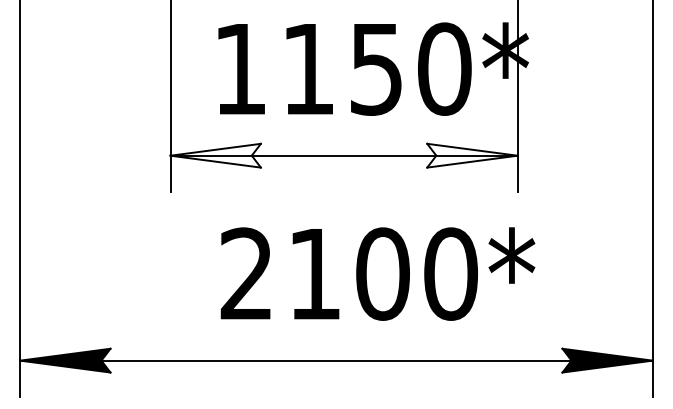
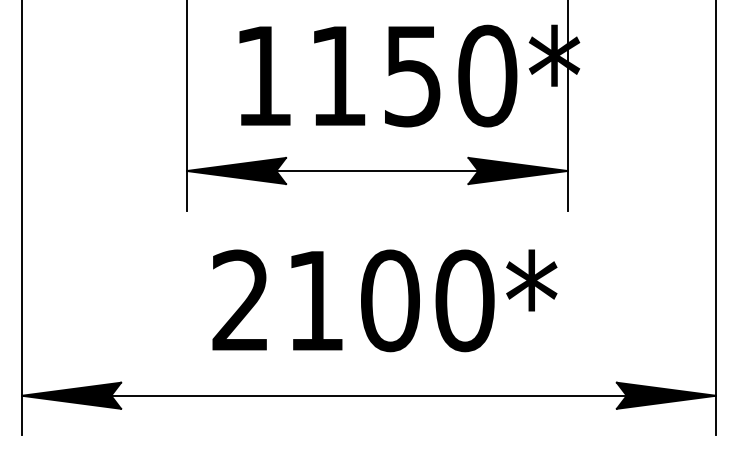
fill: (215, 155) -> (236, 170), added
fill: (472, 155) -> (518, 170), added
text: (377, 273) -> (384, 300), moved

